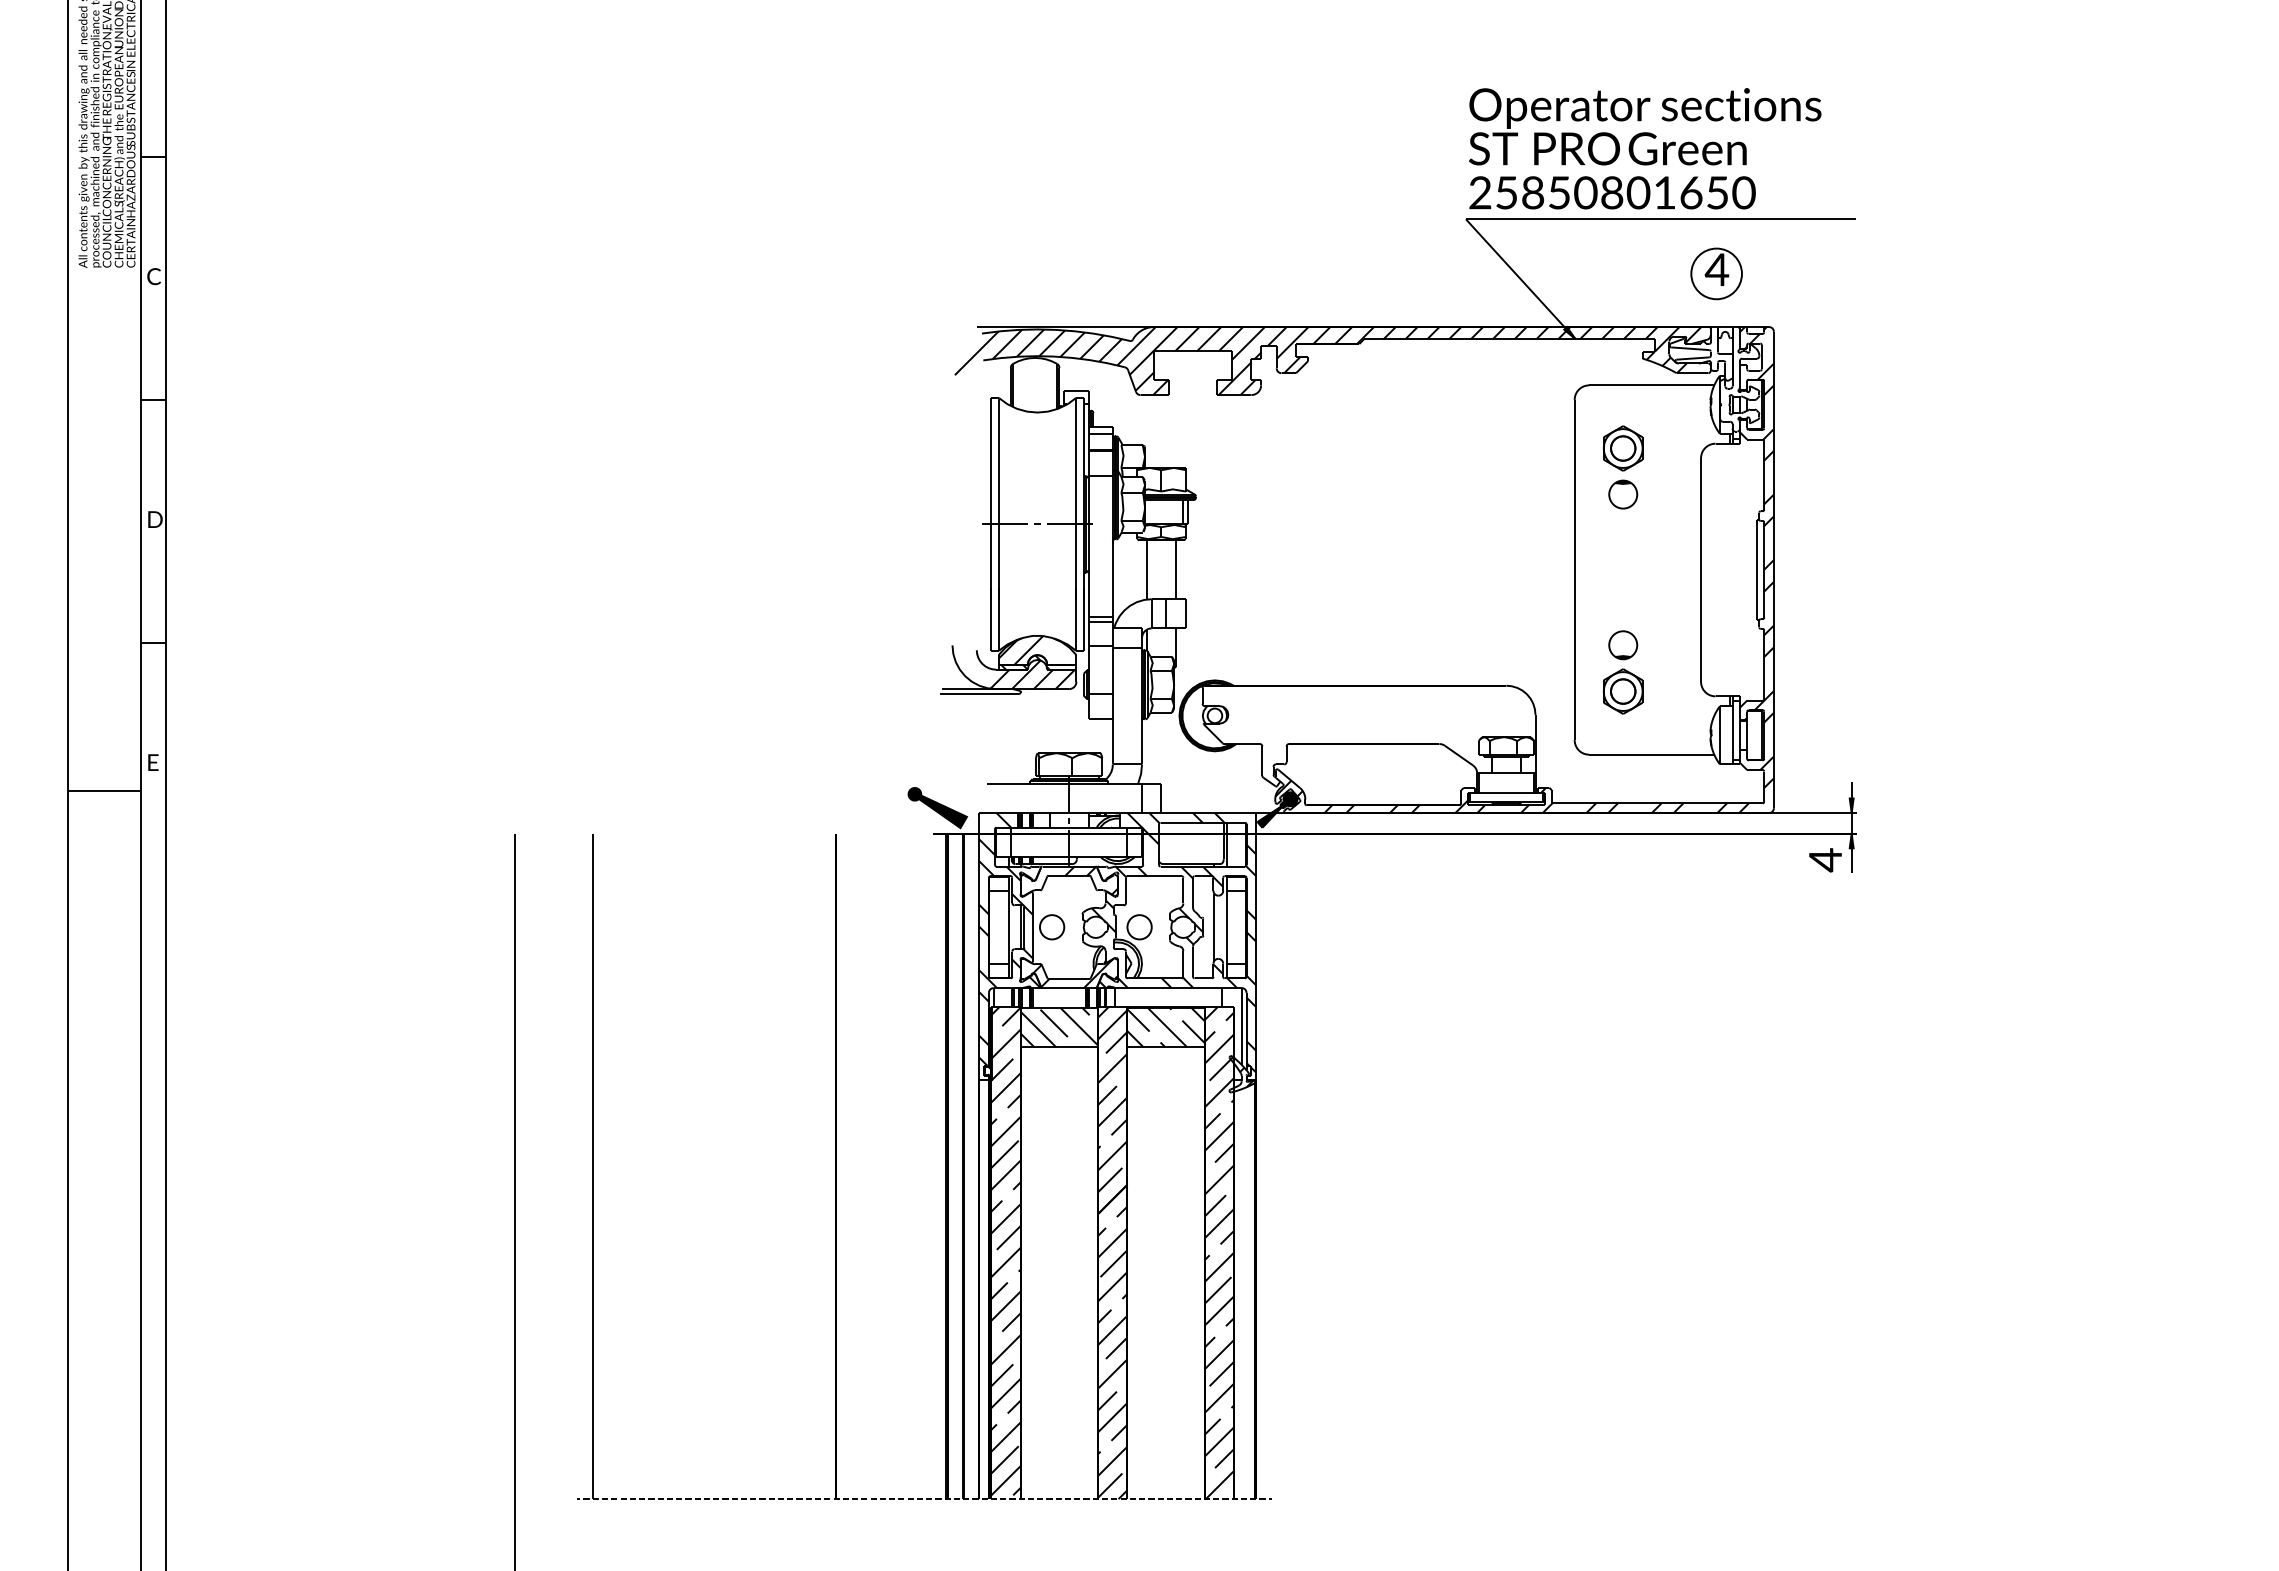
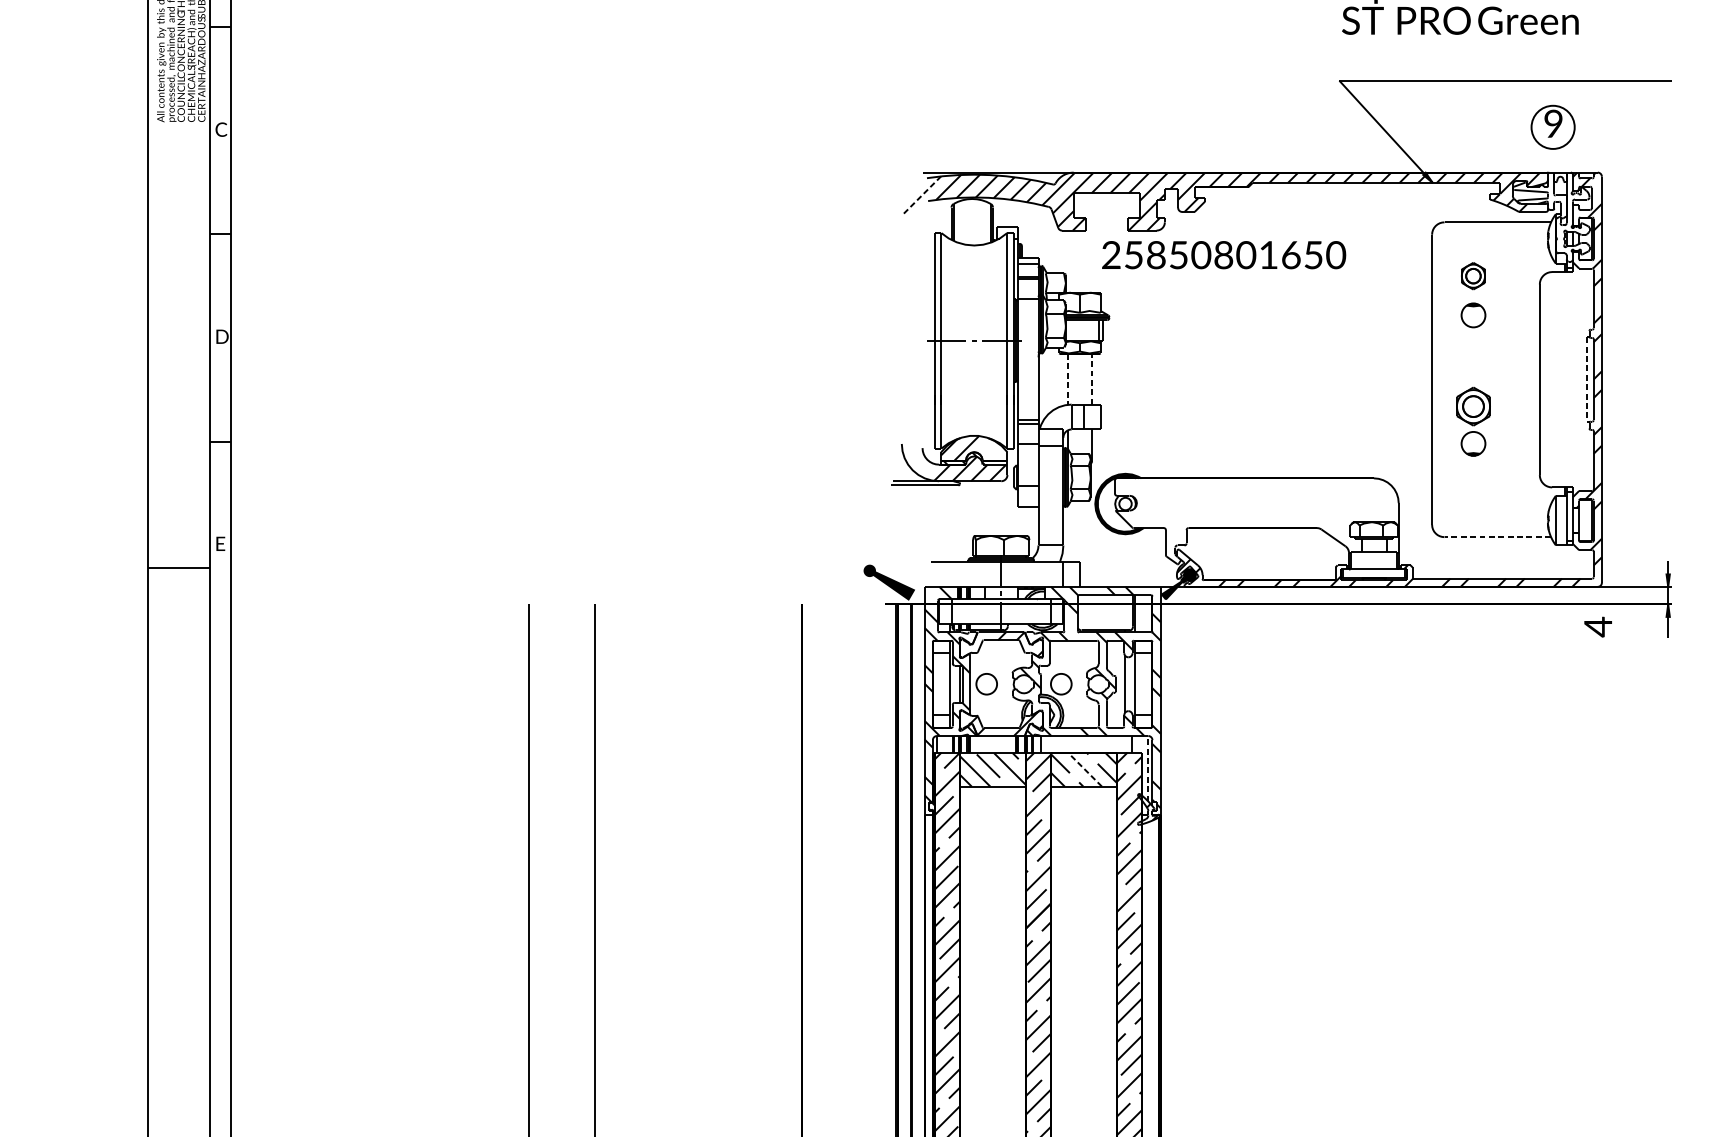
text: (1612, 192) -> (1224, 254), moved
text: (1716, 269) -> (1552, 123), 4 -> 9
line: (976, 353) -> (922, 195), solid -> dashed
part: (1622, 448) -> (1472, 276), size x0.7
line: (1146, 569) -> (1067, 379), solid -> dashed
line: (1176, 569) -> (1092, 379), solid -> dashed
line: (1756, 570) -> (1587, 380), solid -> dashed
part: (1622, 691) -> (1472, 406), moved
line: (1651, 754) -> (1497, 536), solid -> dashed
text: (1825, 860) -> (1598, 627), moved
line: (1241, 1025) -> (1148, 767), solid -> dashed
line: (1167, 1027) -> (1085, 769), solid -> dashed

